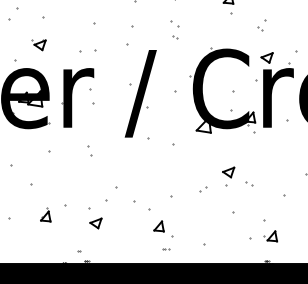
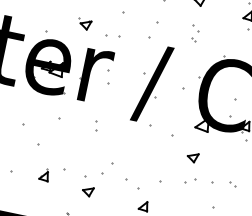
part: (38, 45) -> (84, 24), moved
part: (228, 172) -> (192, 157), moved
part: (203, 189) -> (190, 181), size x1.6

